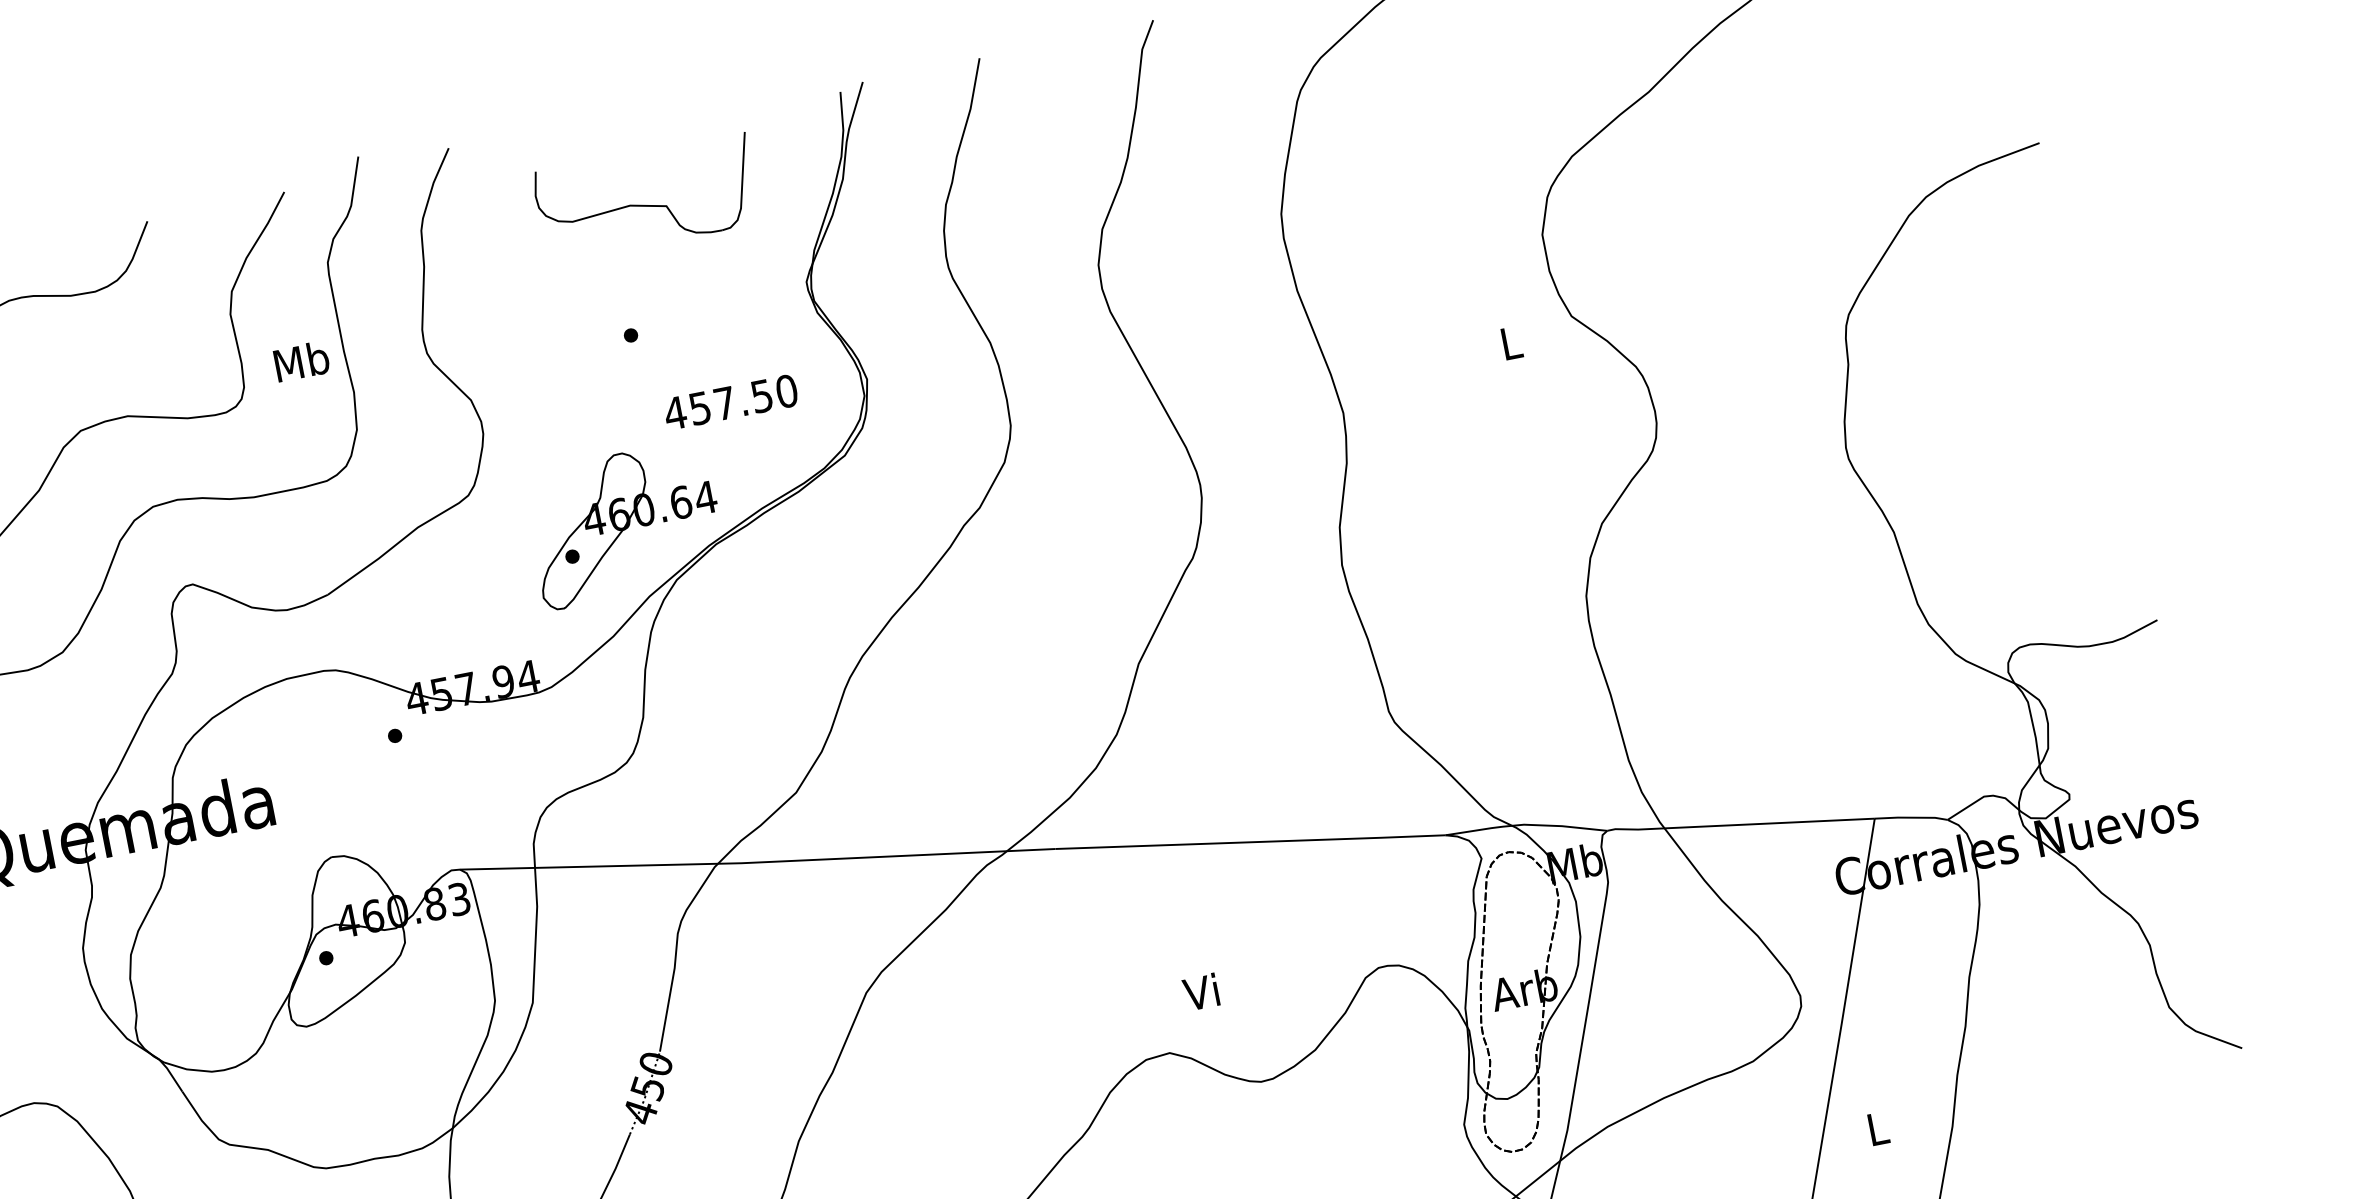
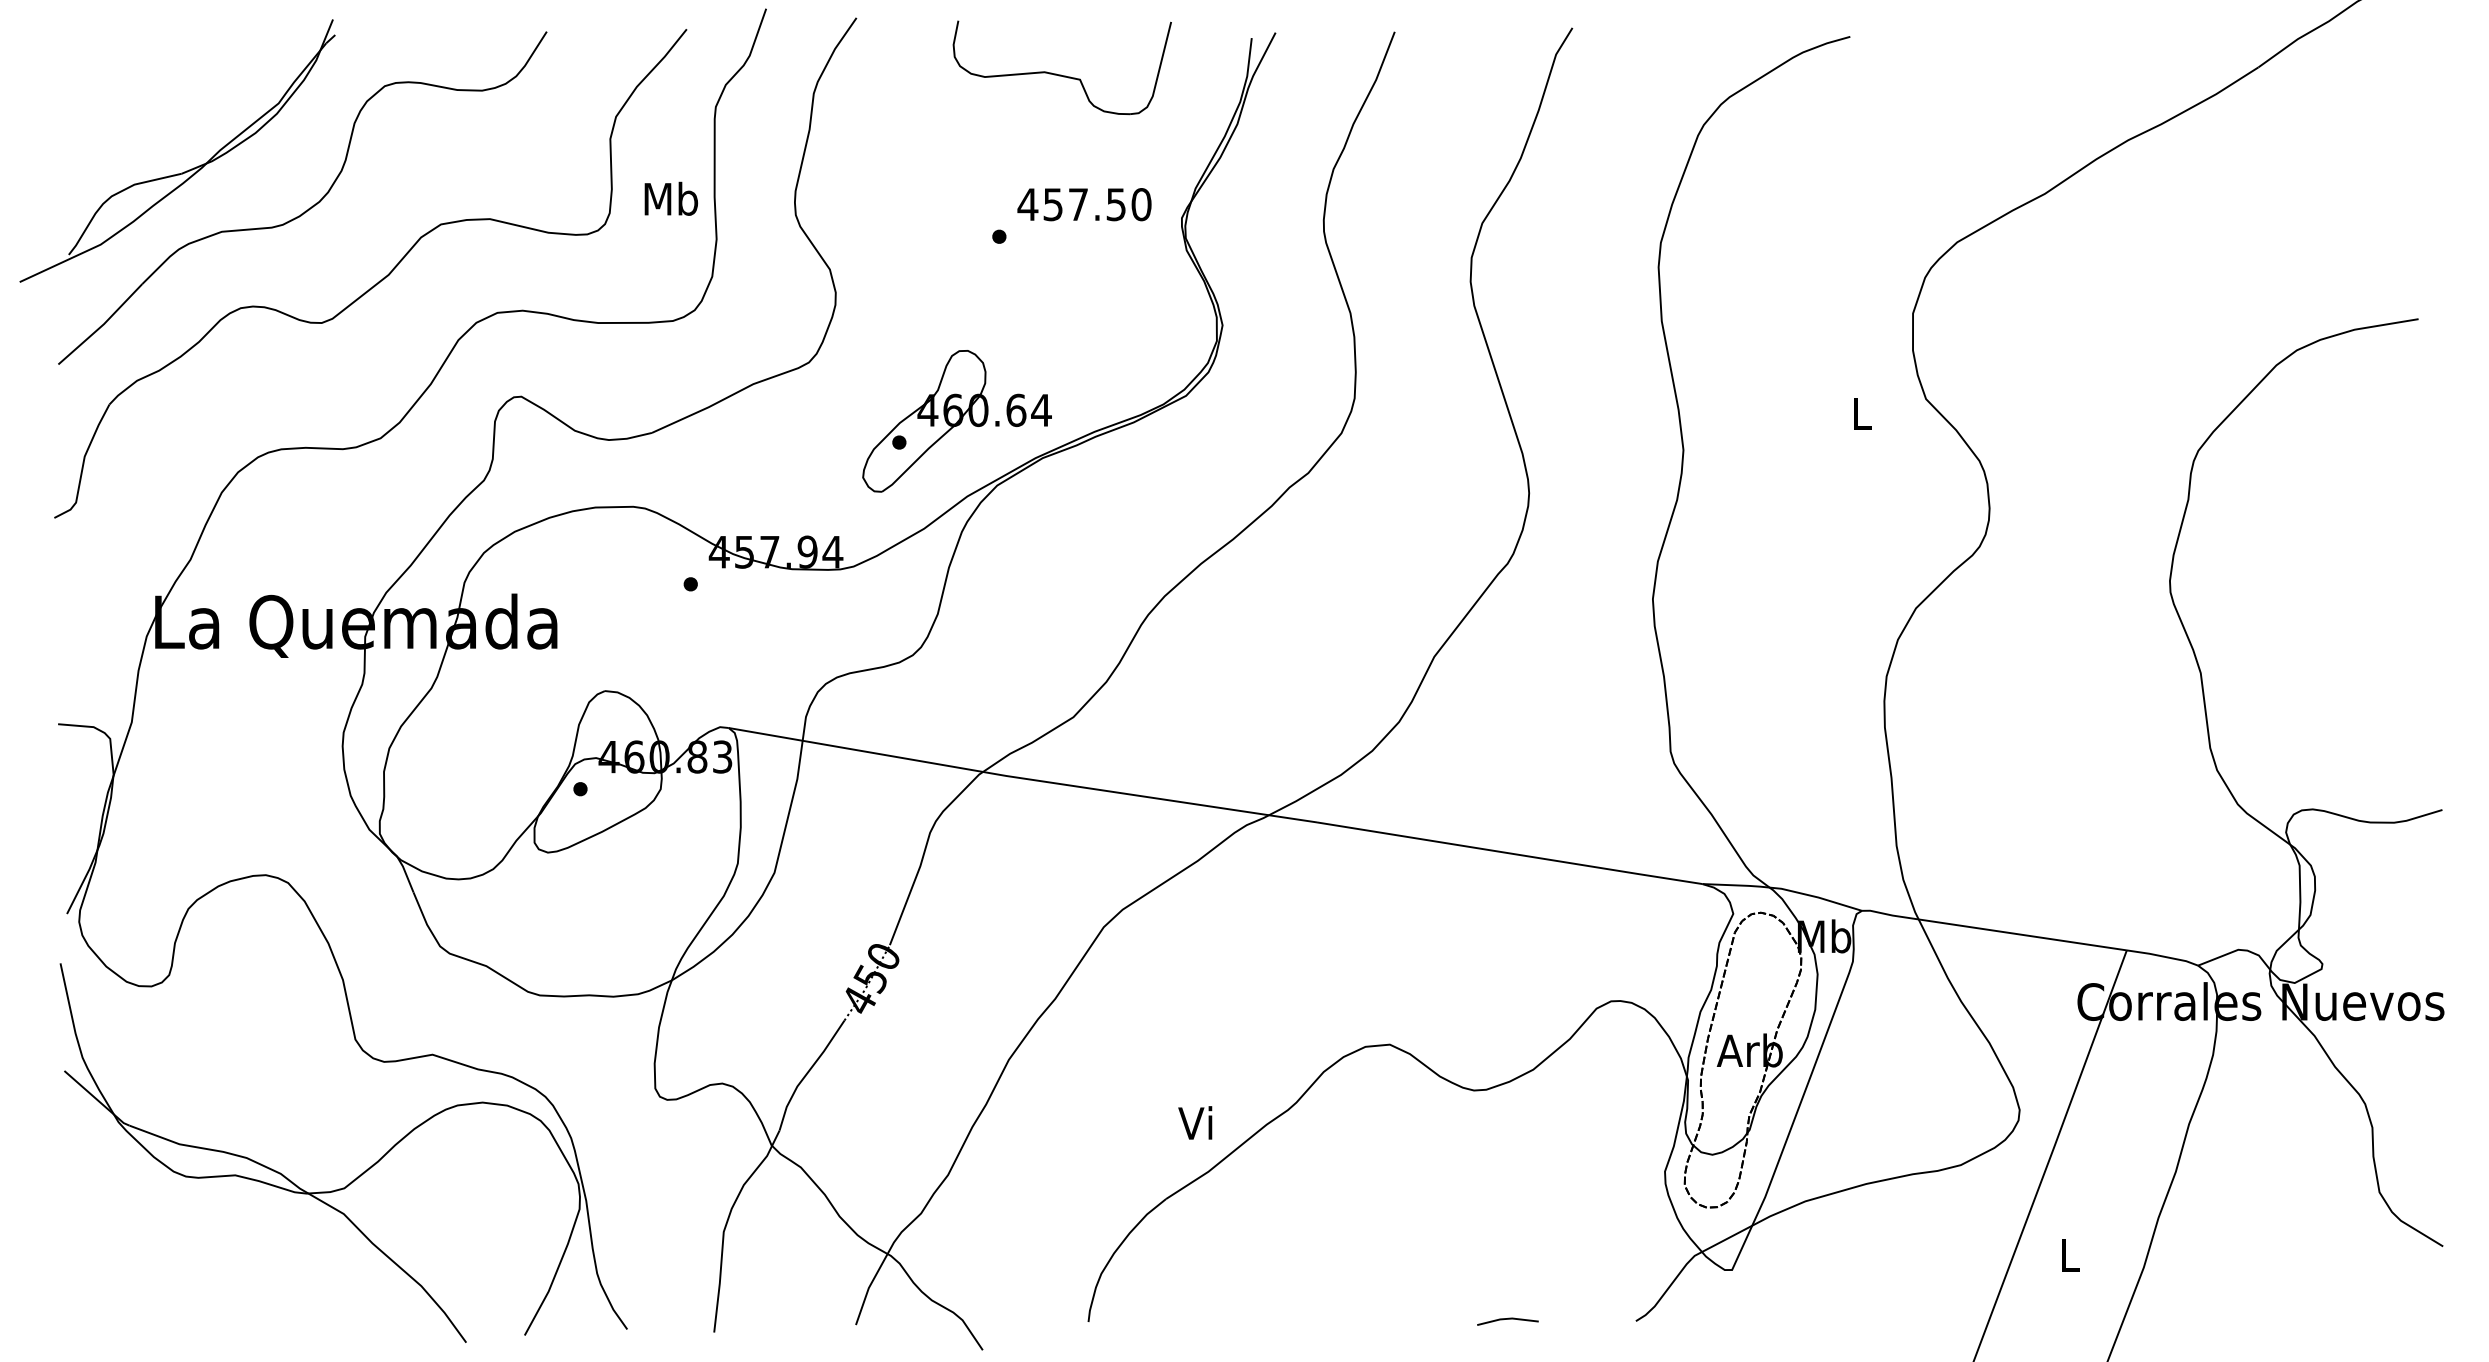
part: (647, 204) -> (1061, 74), moved
text: (730, 402) -> (1084, 204), moved
text: (1201, 991) -> (1195, 1122), moved

